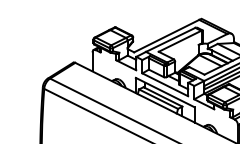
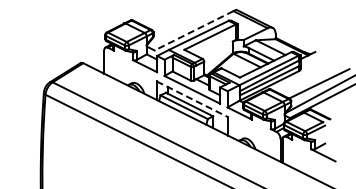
line: (166, 36) -> (193, 31), solid -> dashed
line: (165, 92) -> (192, 99), solid -> dashed

